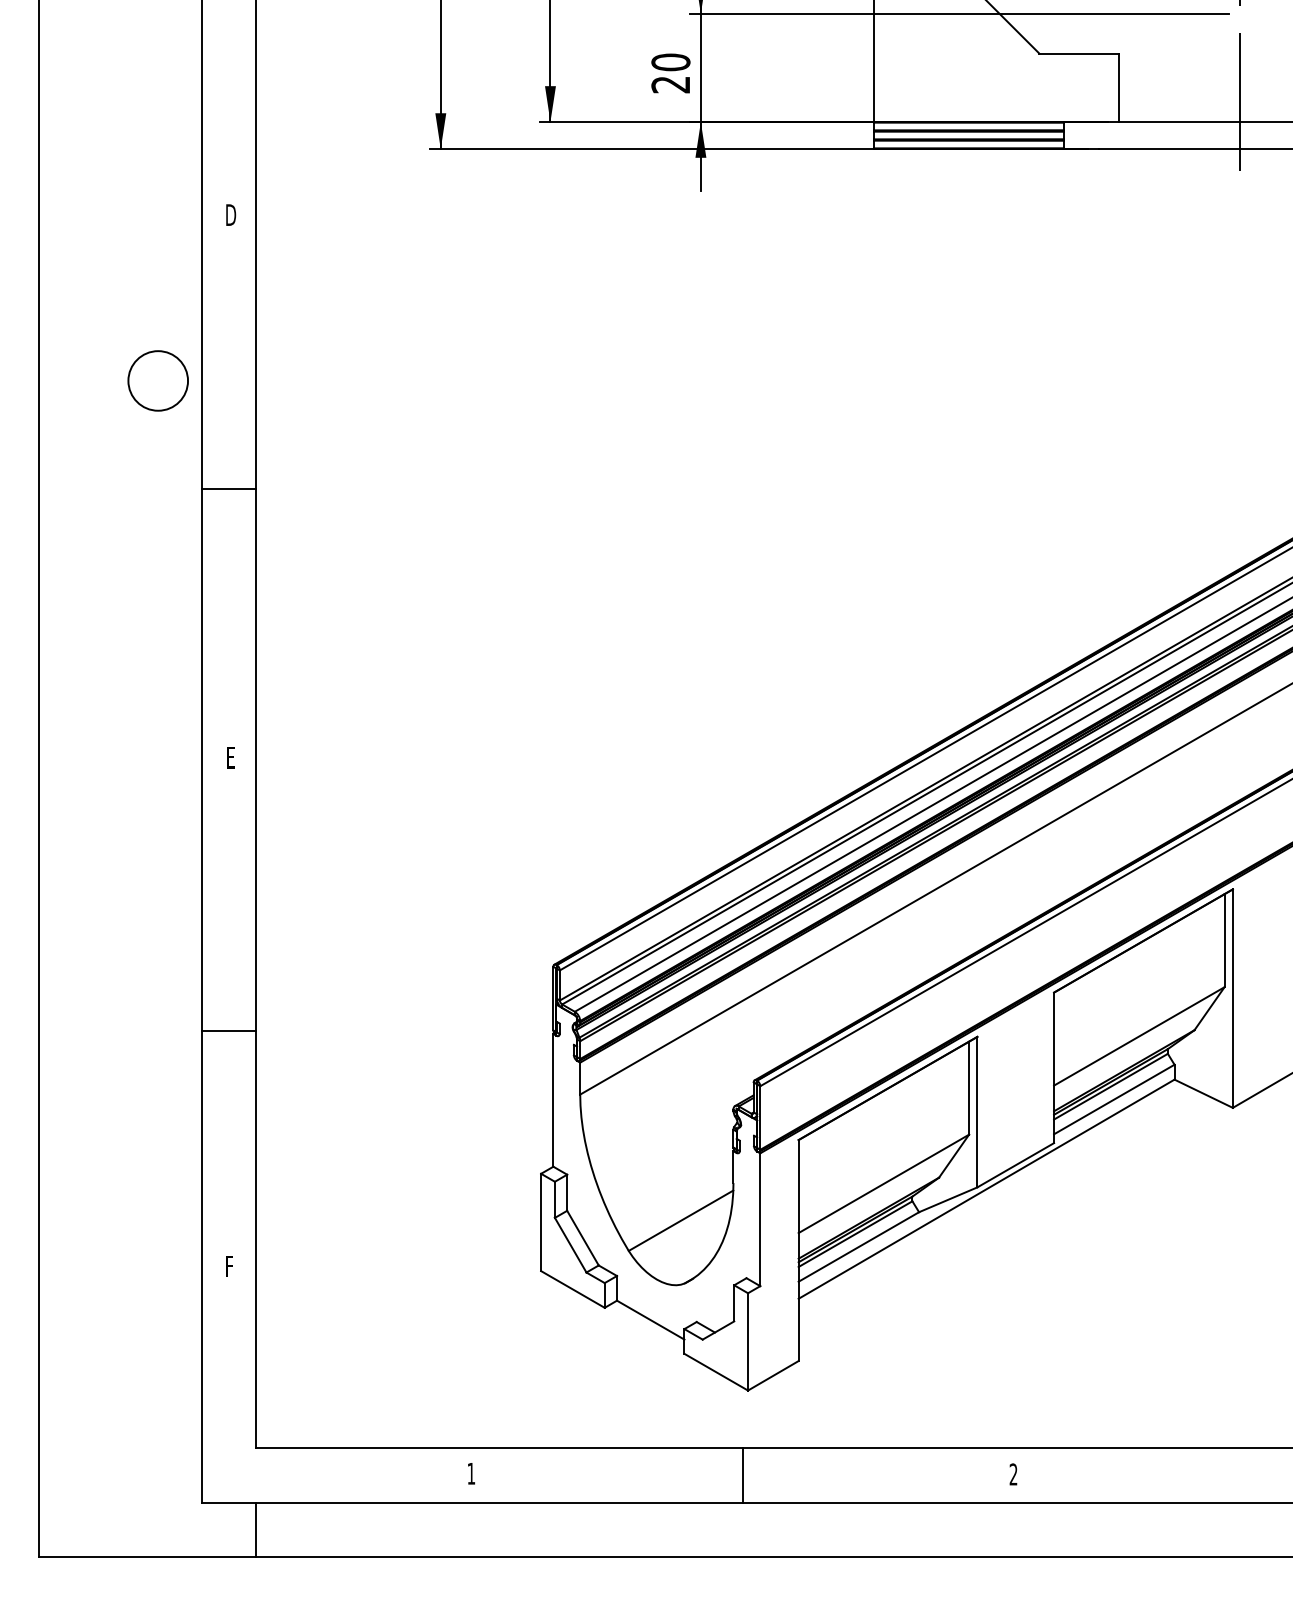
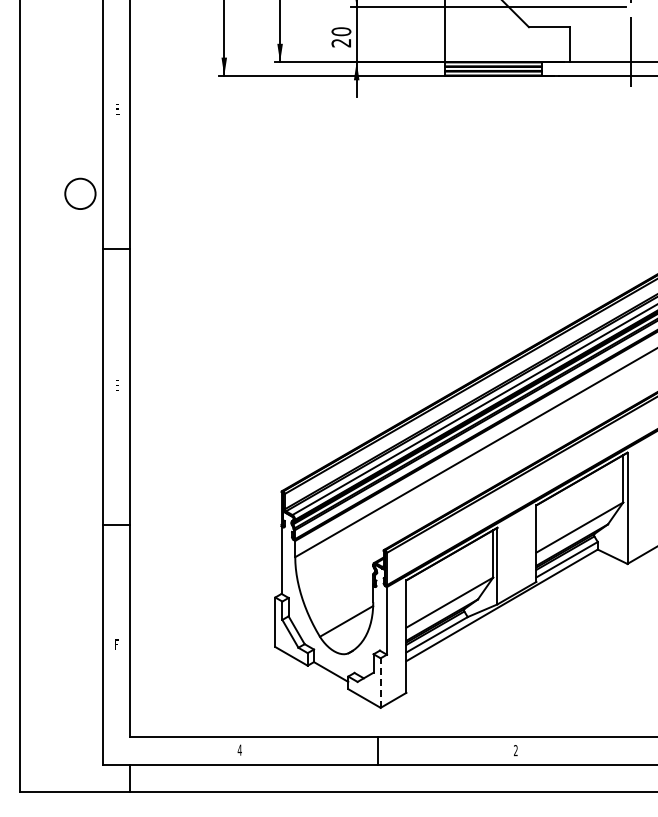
text: (231, 215) -> (117, 109), D -> E
line: (747, 1342) -> (380, 683), solid -> dashed
text: (470, 1472) -> (239, 749), 1 -> 4

